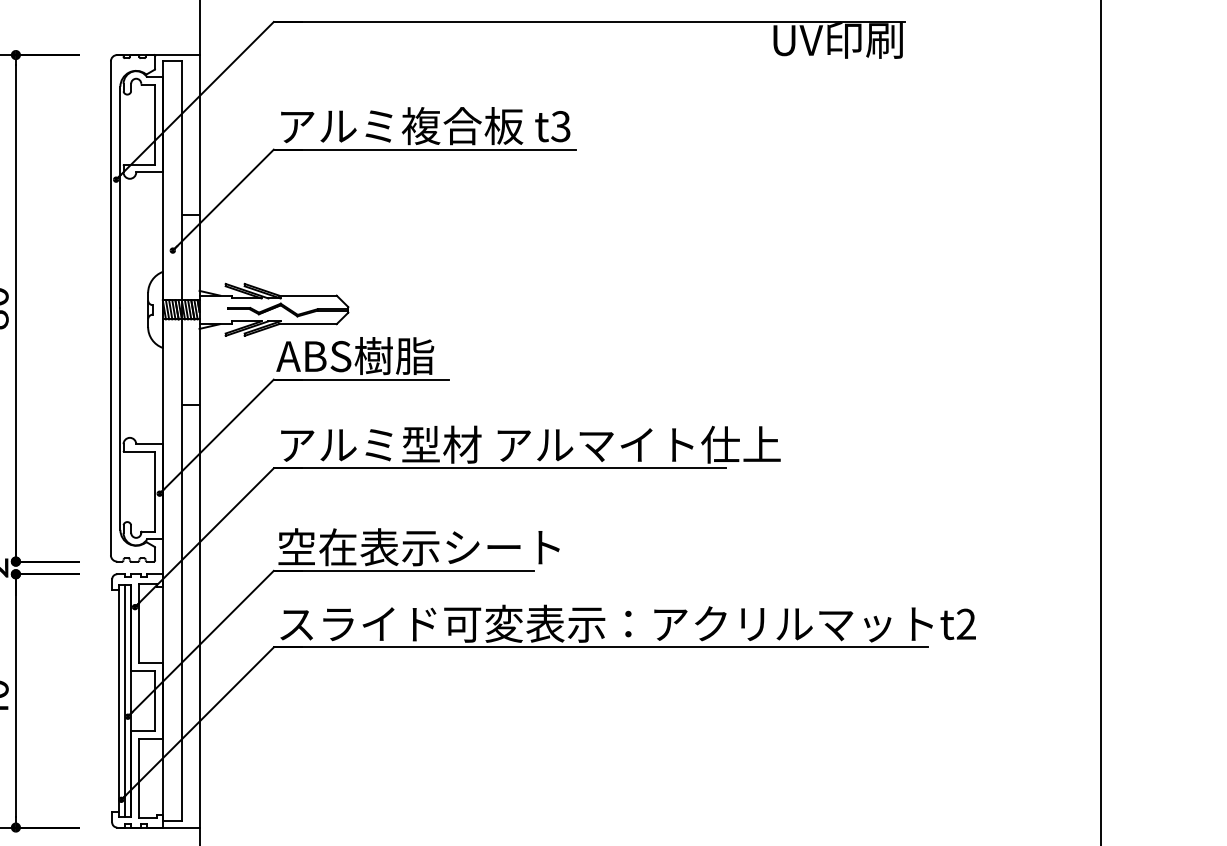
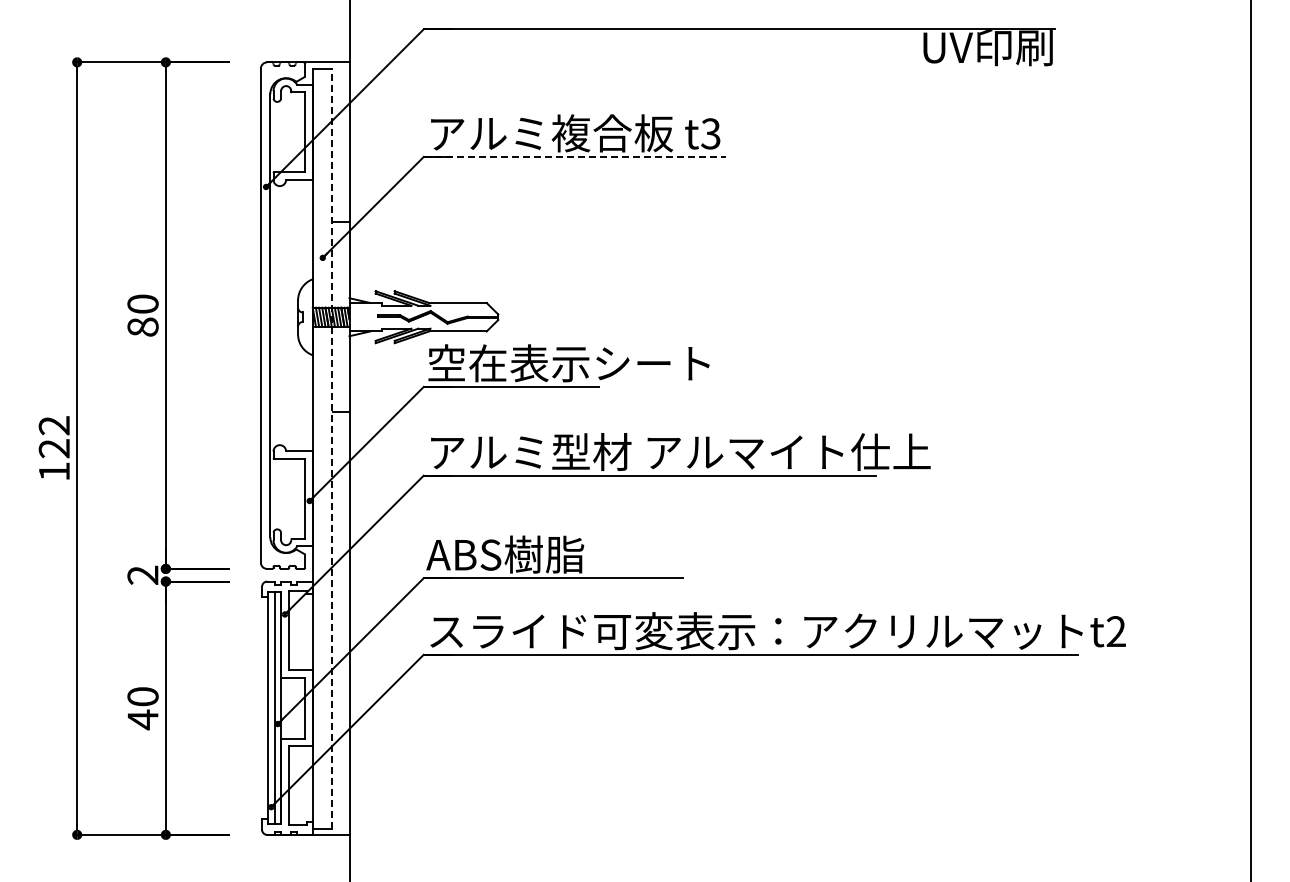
line: (425, 150) -> (575, 157), solid -> dashed
text: (417, 356) -> (567, 363), ABS樹脂 -> 空在表示シート
line: (181, 441) -> (331, 448), solid -> dashed
text: (417, 547) -> (567, 554), 空在表示シート -> ABS樹脂

